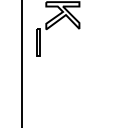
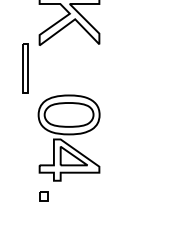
part: (62, 86) -> (68, 148), added

